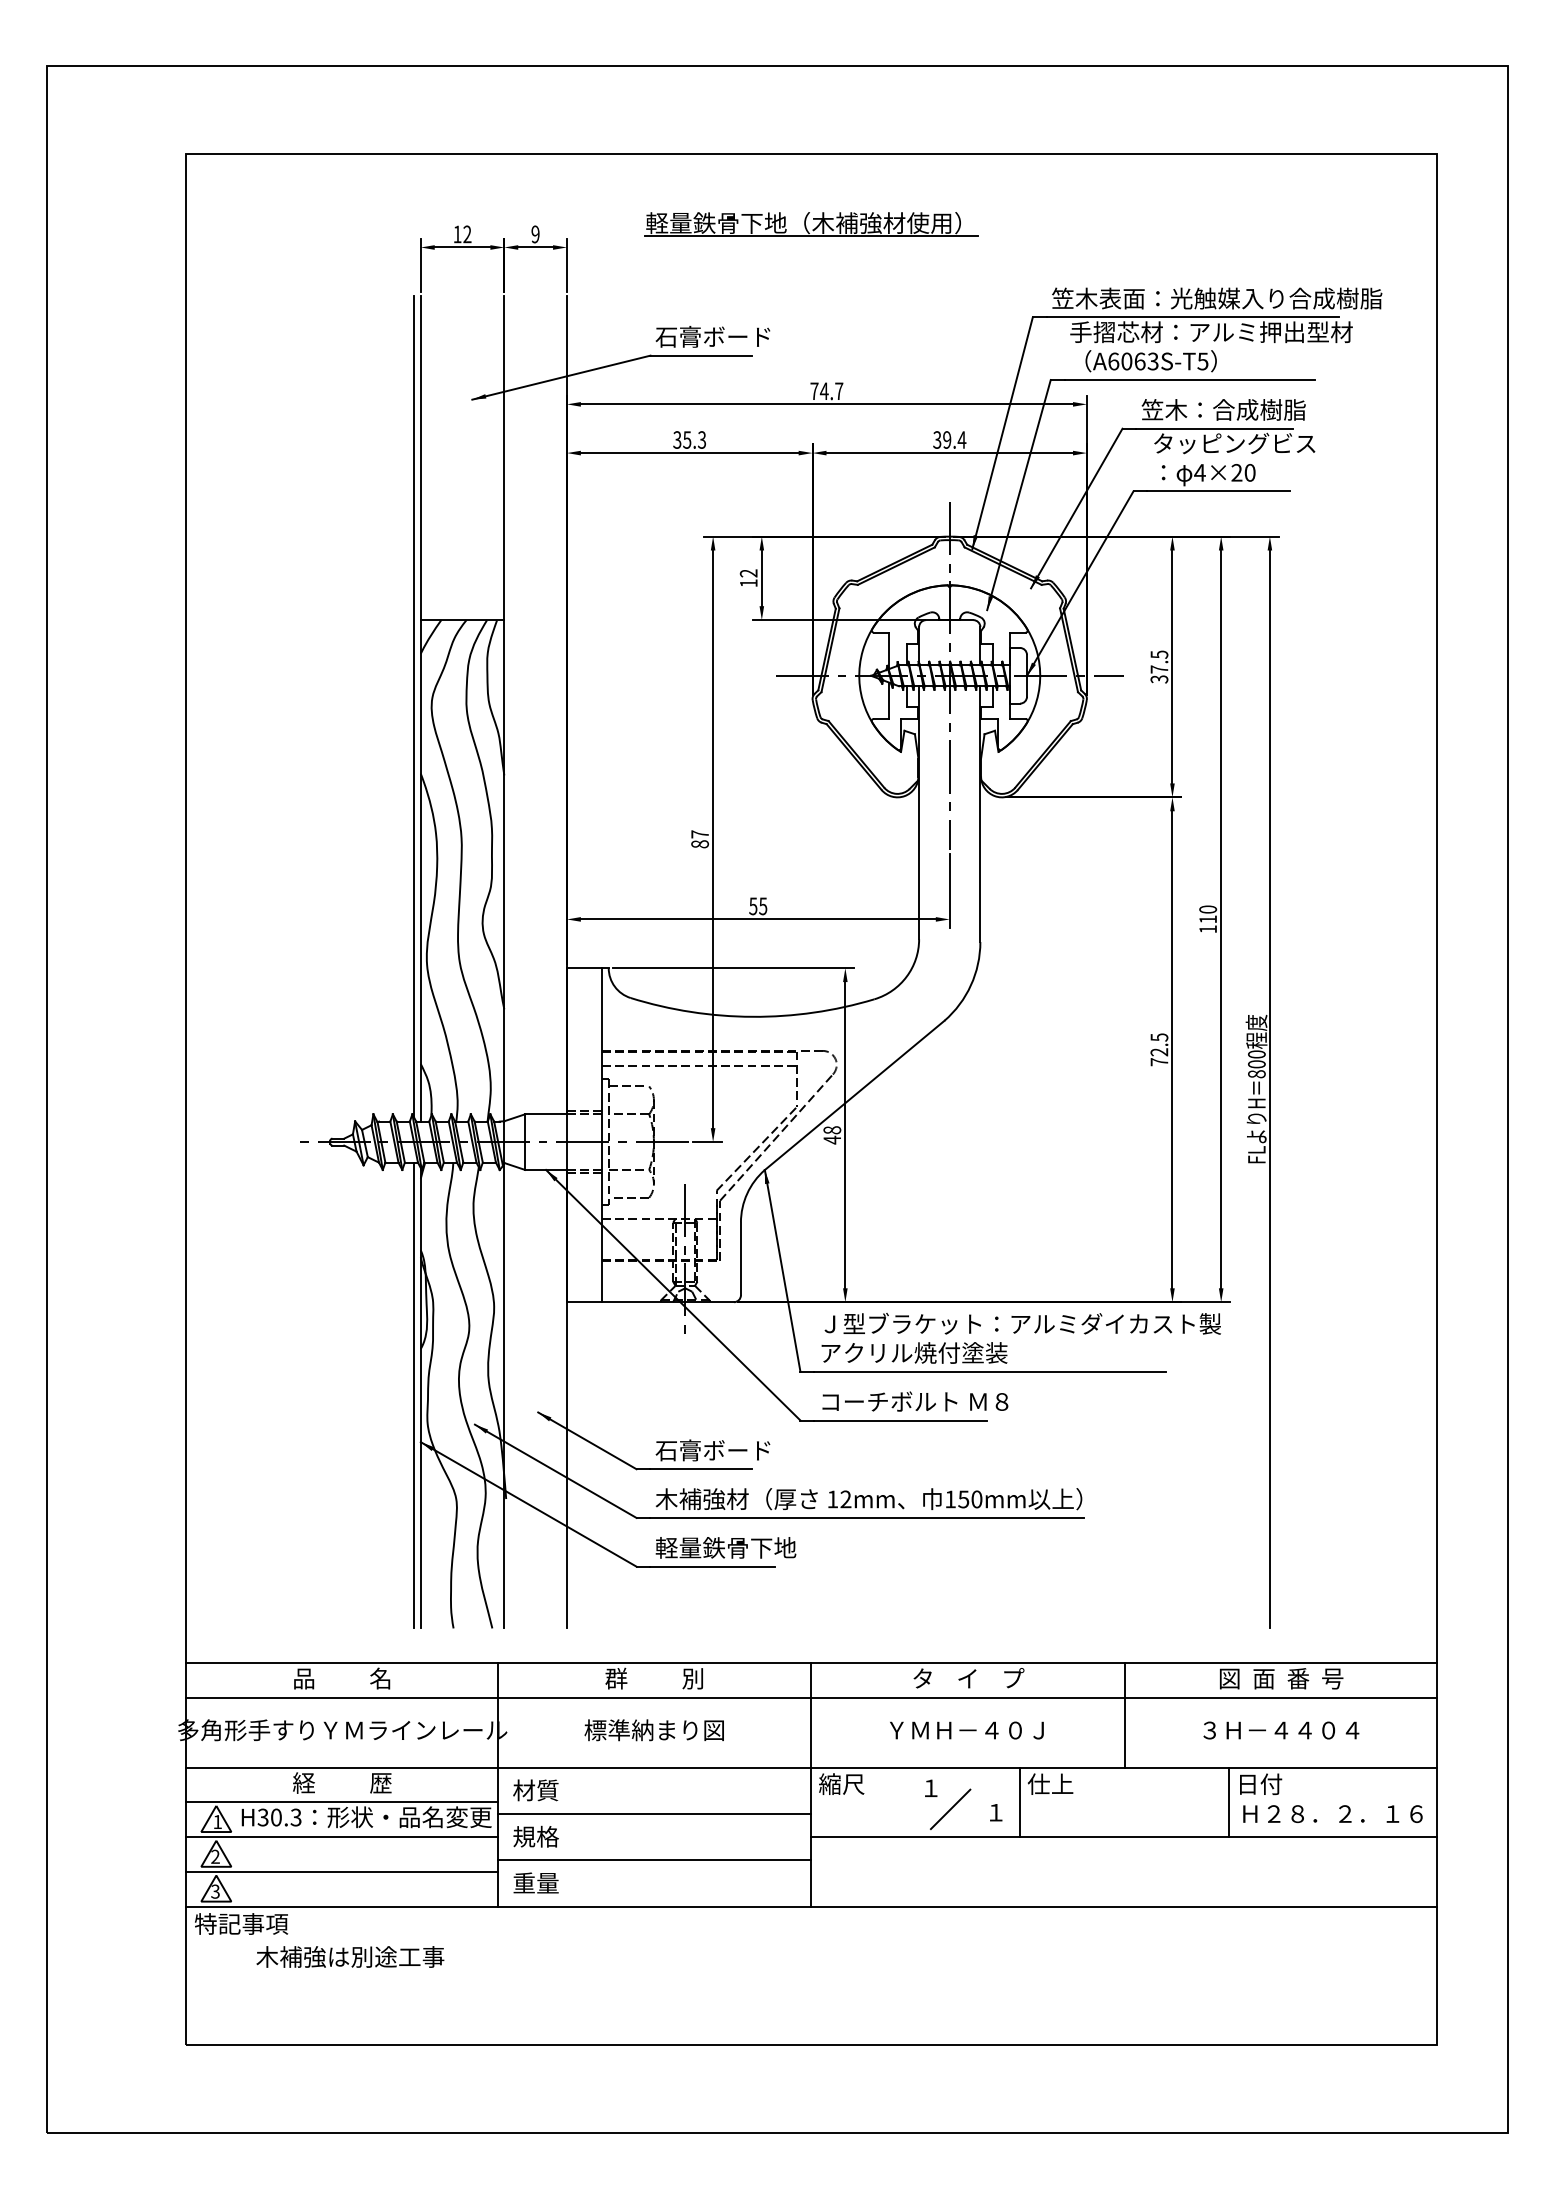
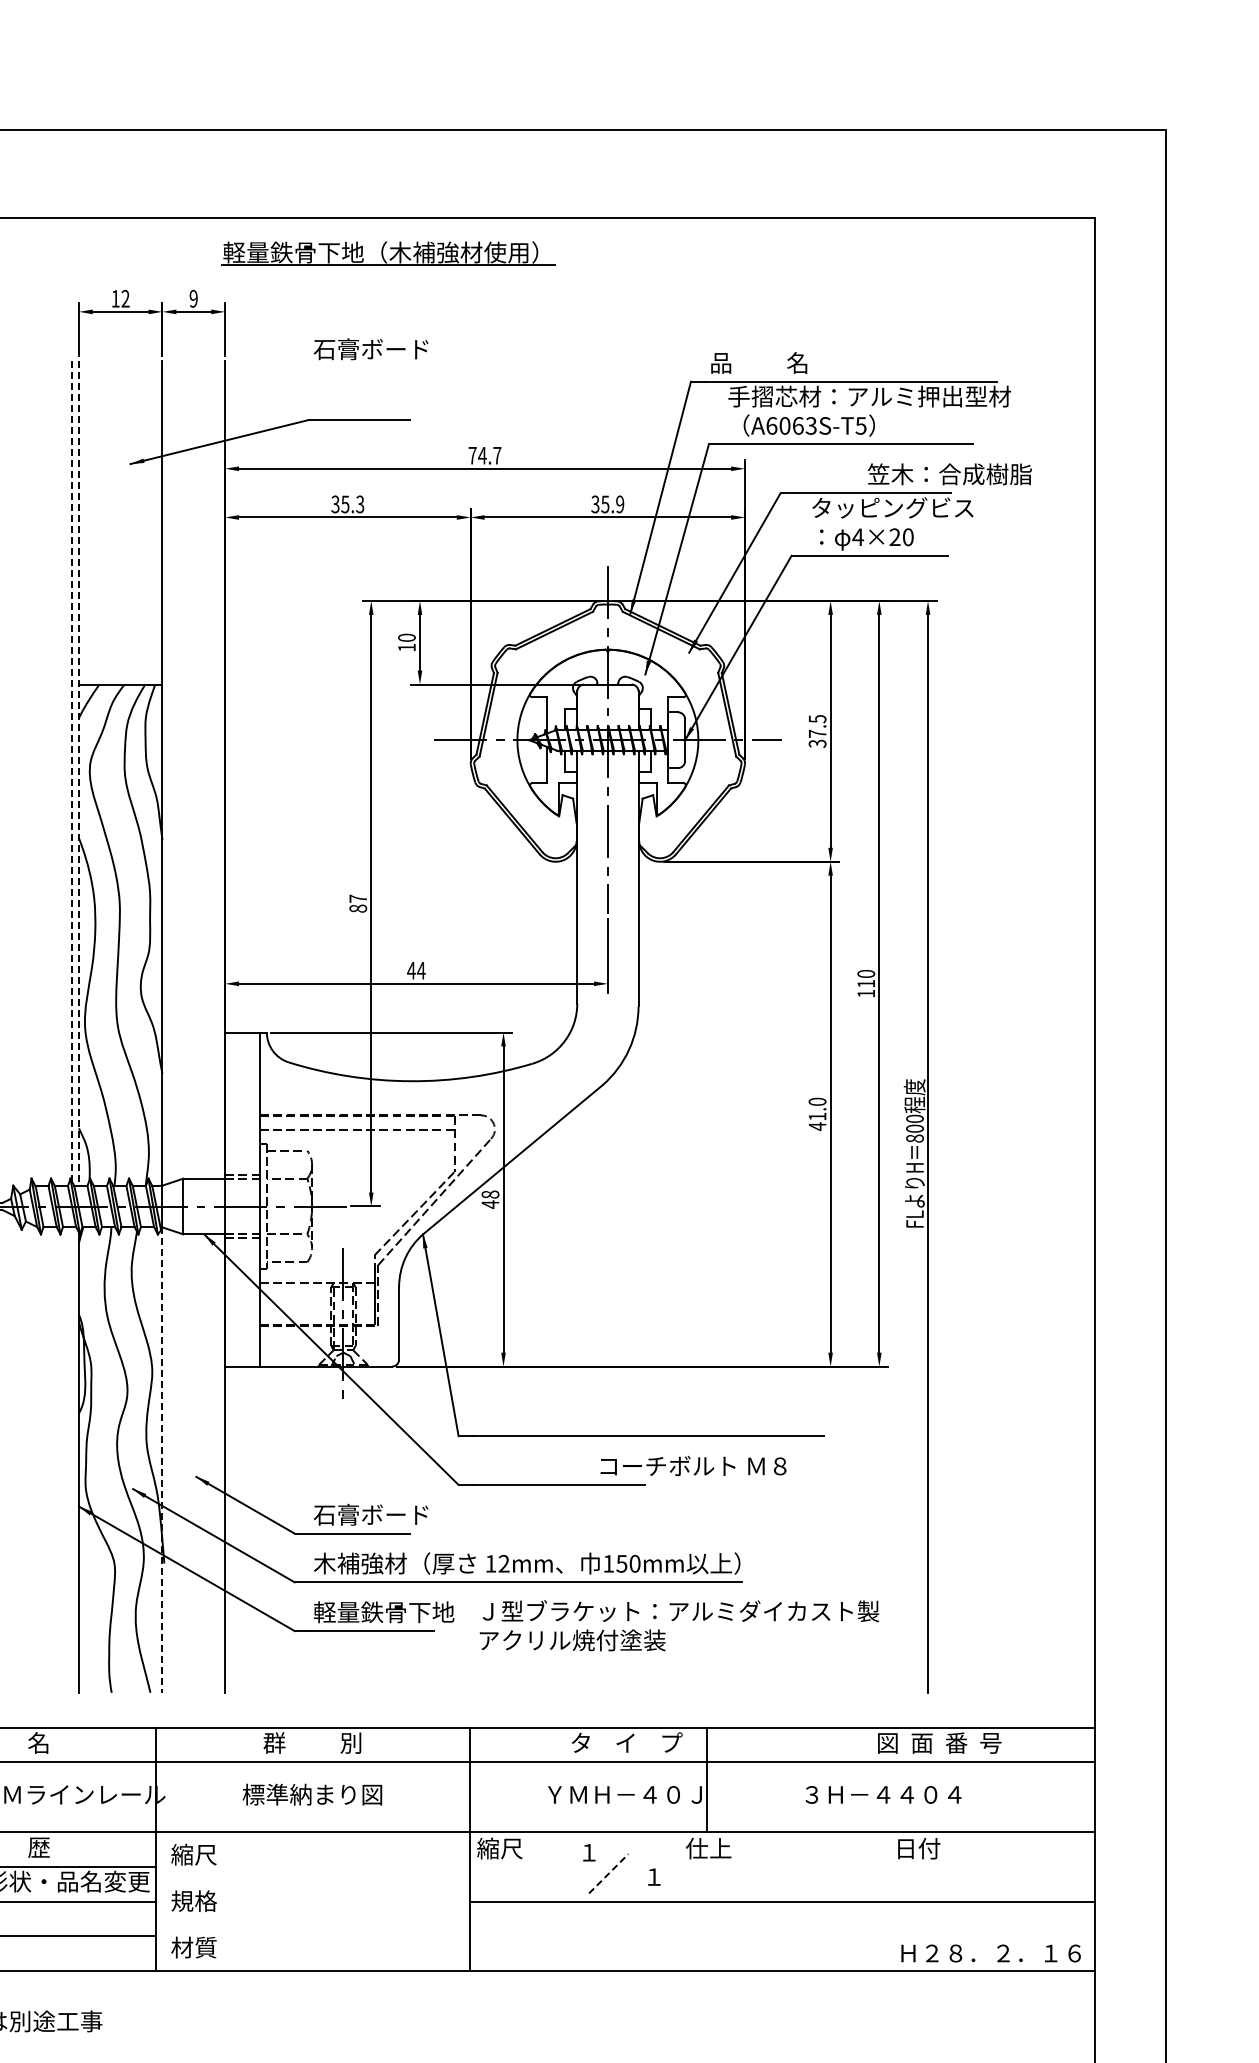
part: (811, 224) -> (388, 253), moved
text: (1217, 298) -> (875, 362), 笠木表面：光触媒入り合成樹脂 -> 品          名
text: (712, 336) -> (370, 348), moved
text: (1223, 409) -> (949, 473), moved
text: (954, 439) -> (612, 503), 39.4 -> 35.9
text: (748, 573) -> (406, 637), 12 -> 10
line: (413, 707) -> (71, 771), solid -> dashed
line: (420, 708) -> (78, 772), solid -> dashed
text: (757, 906) -> (415, 970), 55 -> 44
text: (1159, 1049) -> (817, 1113), 72.5 -> 41.0
text: (1020, 1338) -> (678, 1625), moved
line: (413, 1395) -> (71, 1459), removed
line: (504, 1395) -> (162, 1459), solid -> dashed
text: (915, 1401) -> (693, 1465), moved
line: (1124, 1715) -> (706, 1779), moved
text: (1281, 1730) -> (883, 1794), moved
text: (535, 1790) -> (193, 1854), 材質 -> 縮尺
line: (1020, 1802) -> (678, 1866), removed
line: (1229, 1802) -> (887, 1866), removed
line: (950, 1809) -> (608, 1873), solid -> dashed
text: (1332, 1813) -> (990, 1952), moved
line: (654, 1814) -> (312, 1878), removed
line: (654, 1860) -> (312, 1924), removed
text: (535, 1882) -> (193, 1946), 重量 -> 材質

